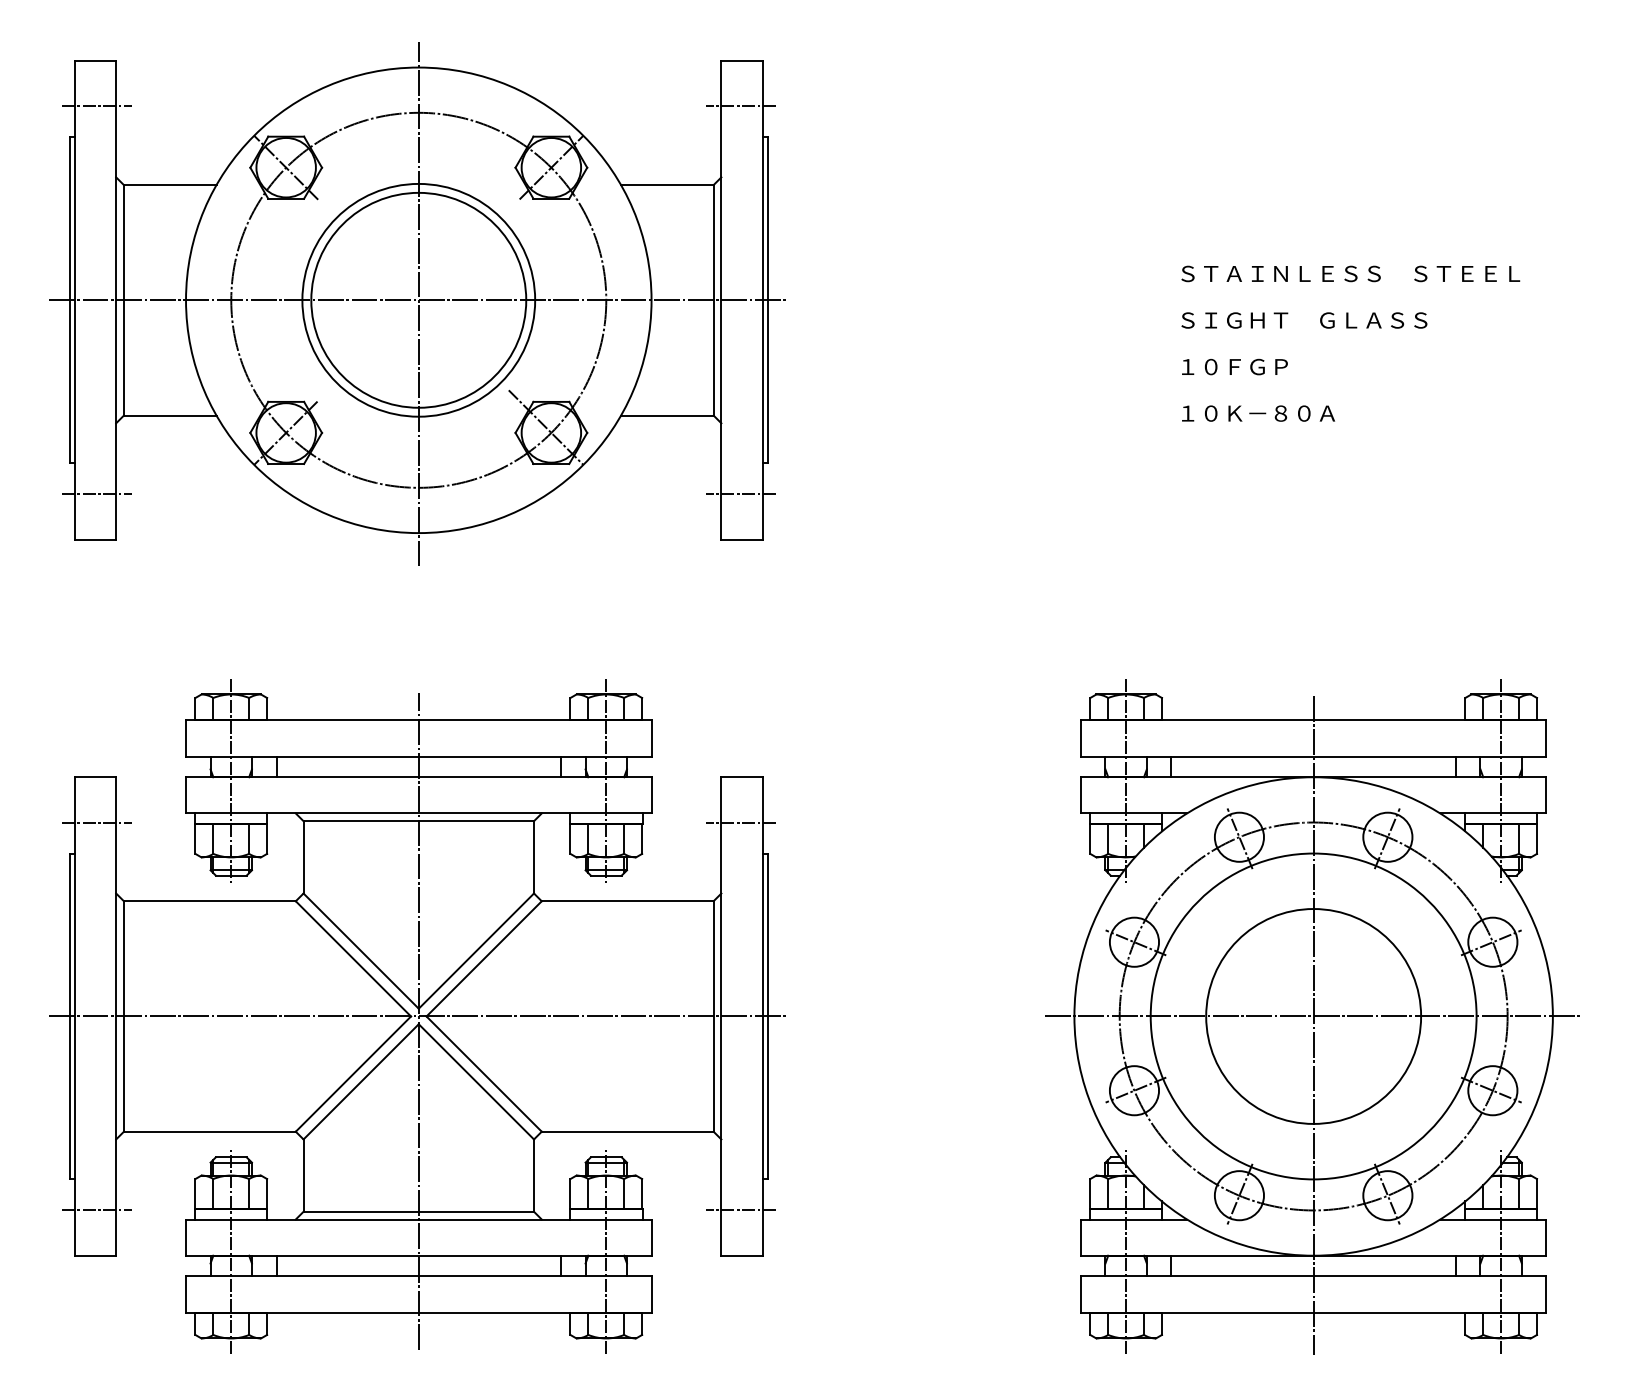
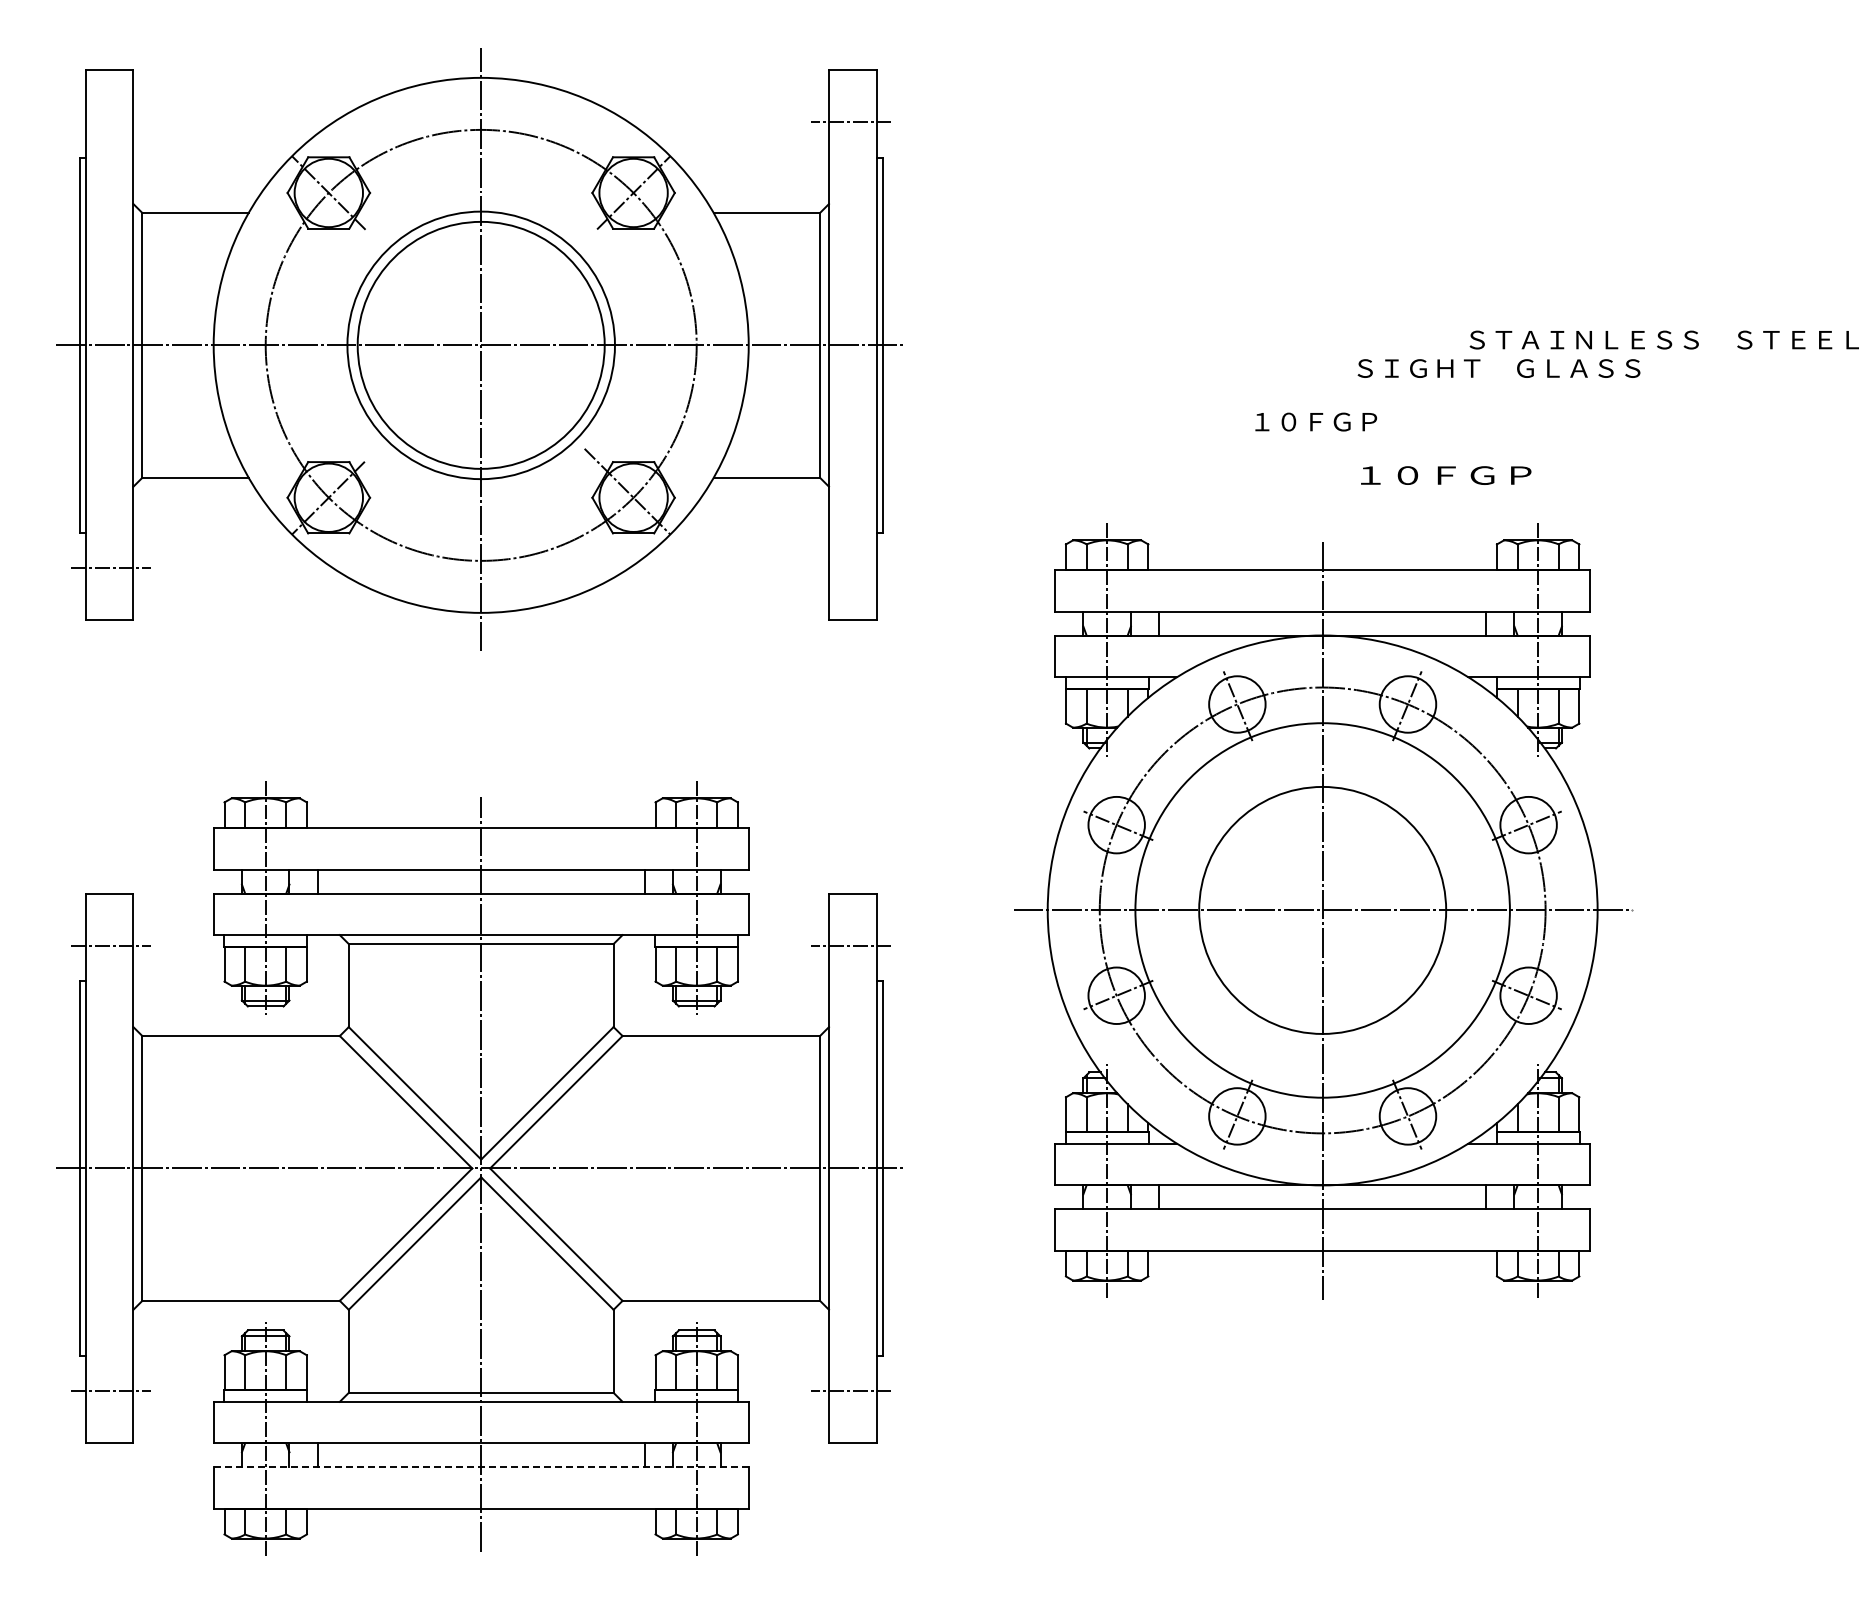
line: (97, 106) -> (111, 122), removed
text: (1350, 273) -> (1663, 339), moved
text: (1235, 366) -> (1316, 421), moved
text: (1258, 413) -> (1446, 475), １０Ｋ－８０Ａ -> １０ＦＧＰ
line: (740, 494) -> (851, 568), removed
part: (1312, 1017) -> (1321, 911), moved
line: (419, 1276) -> (481, 1467), solid -> dashed

